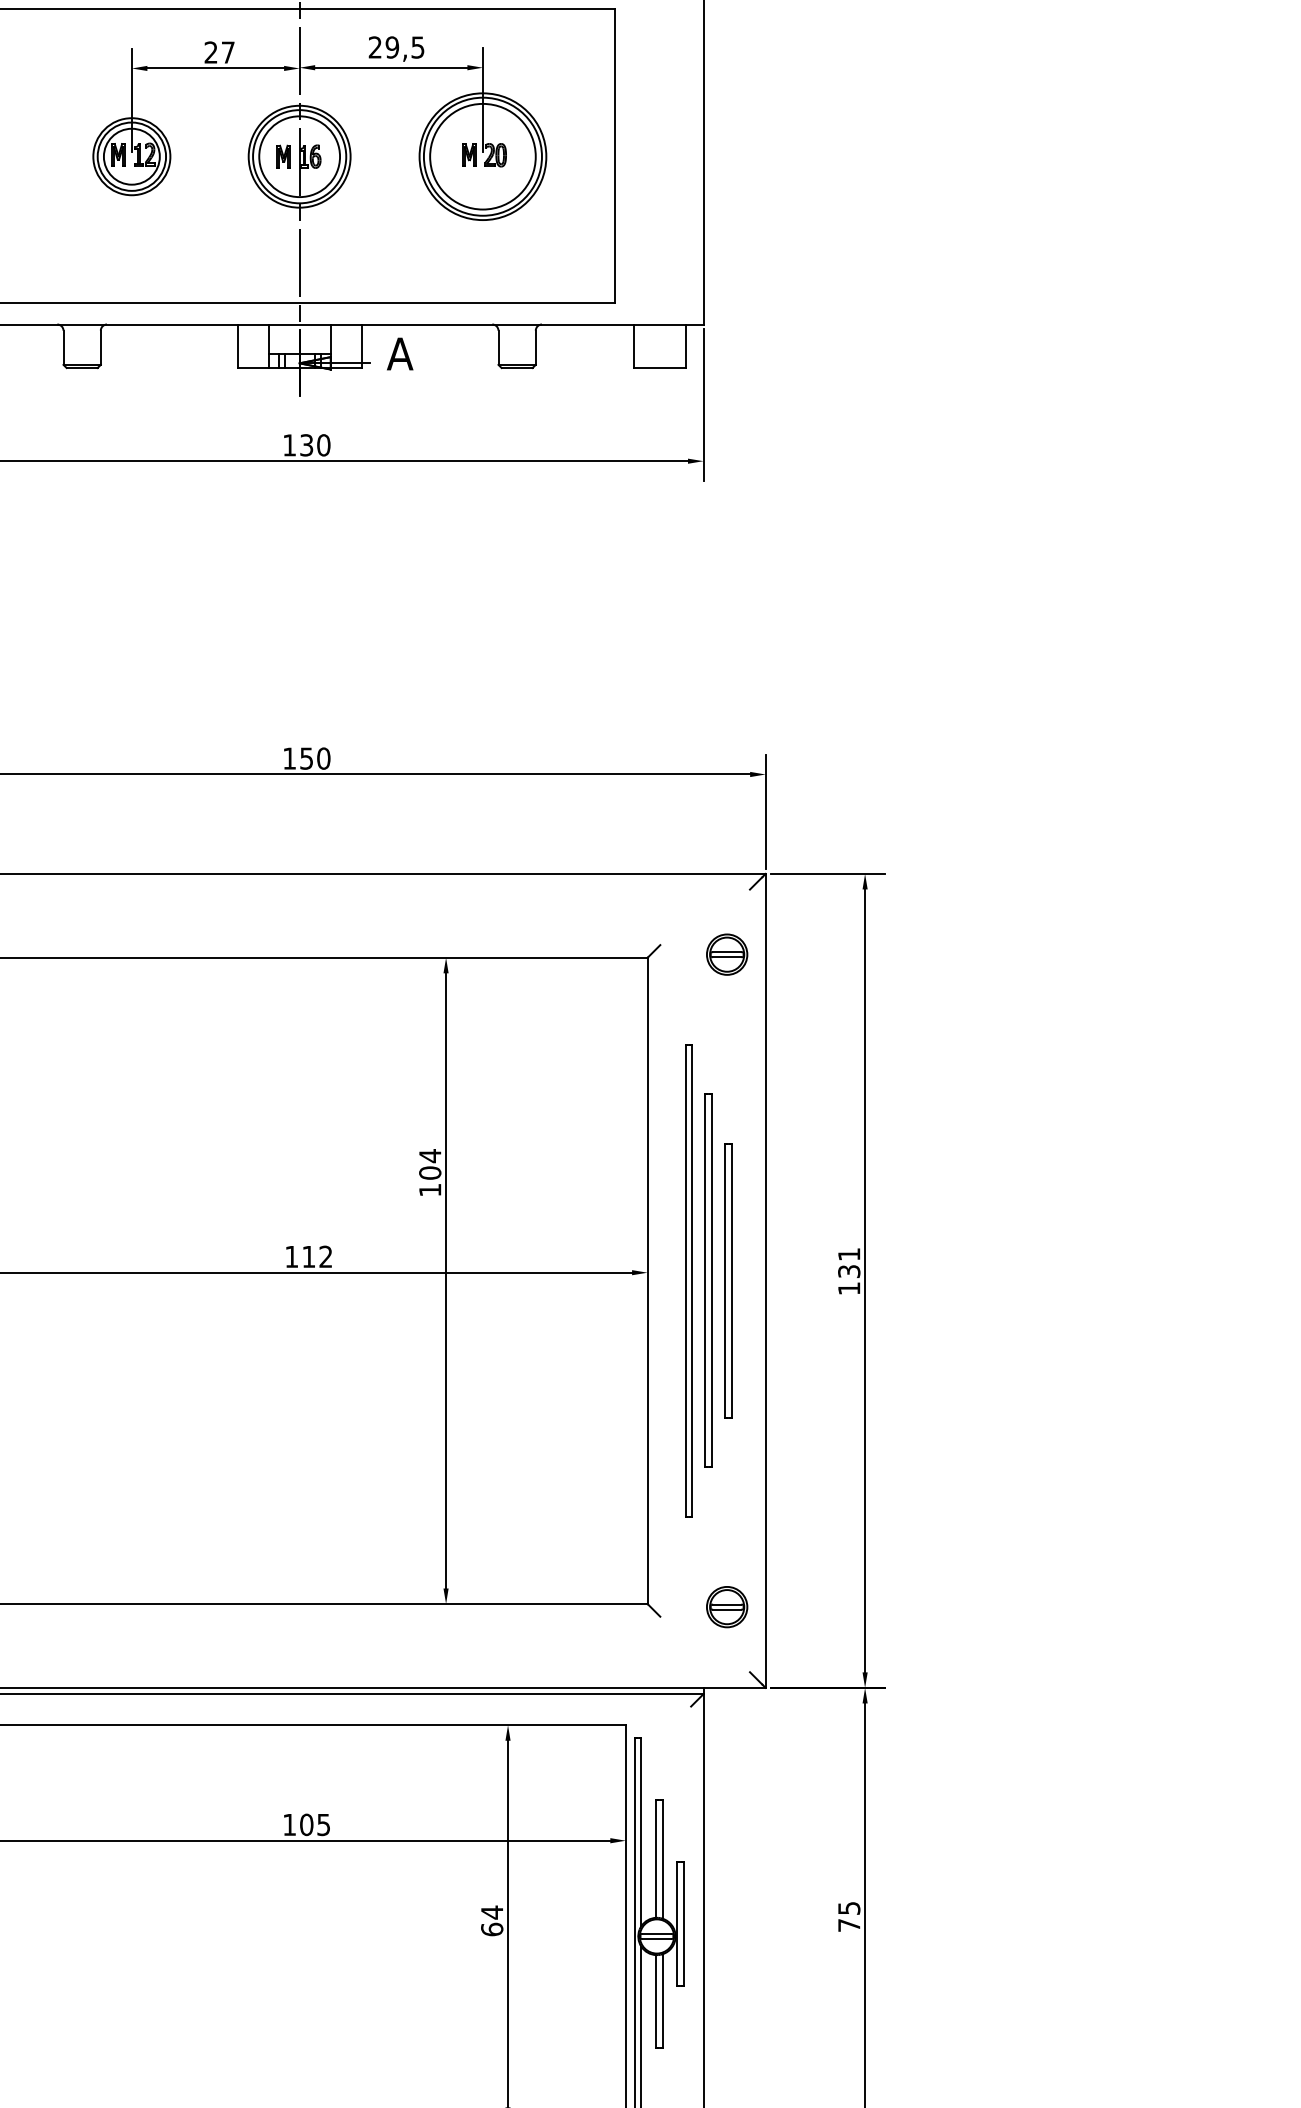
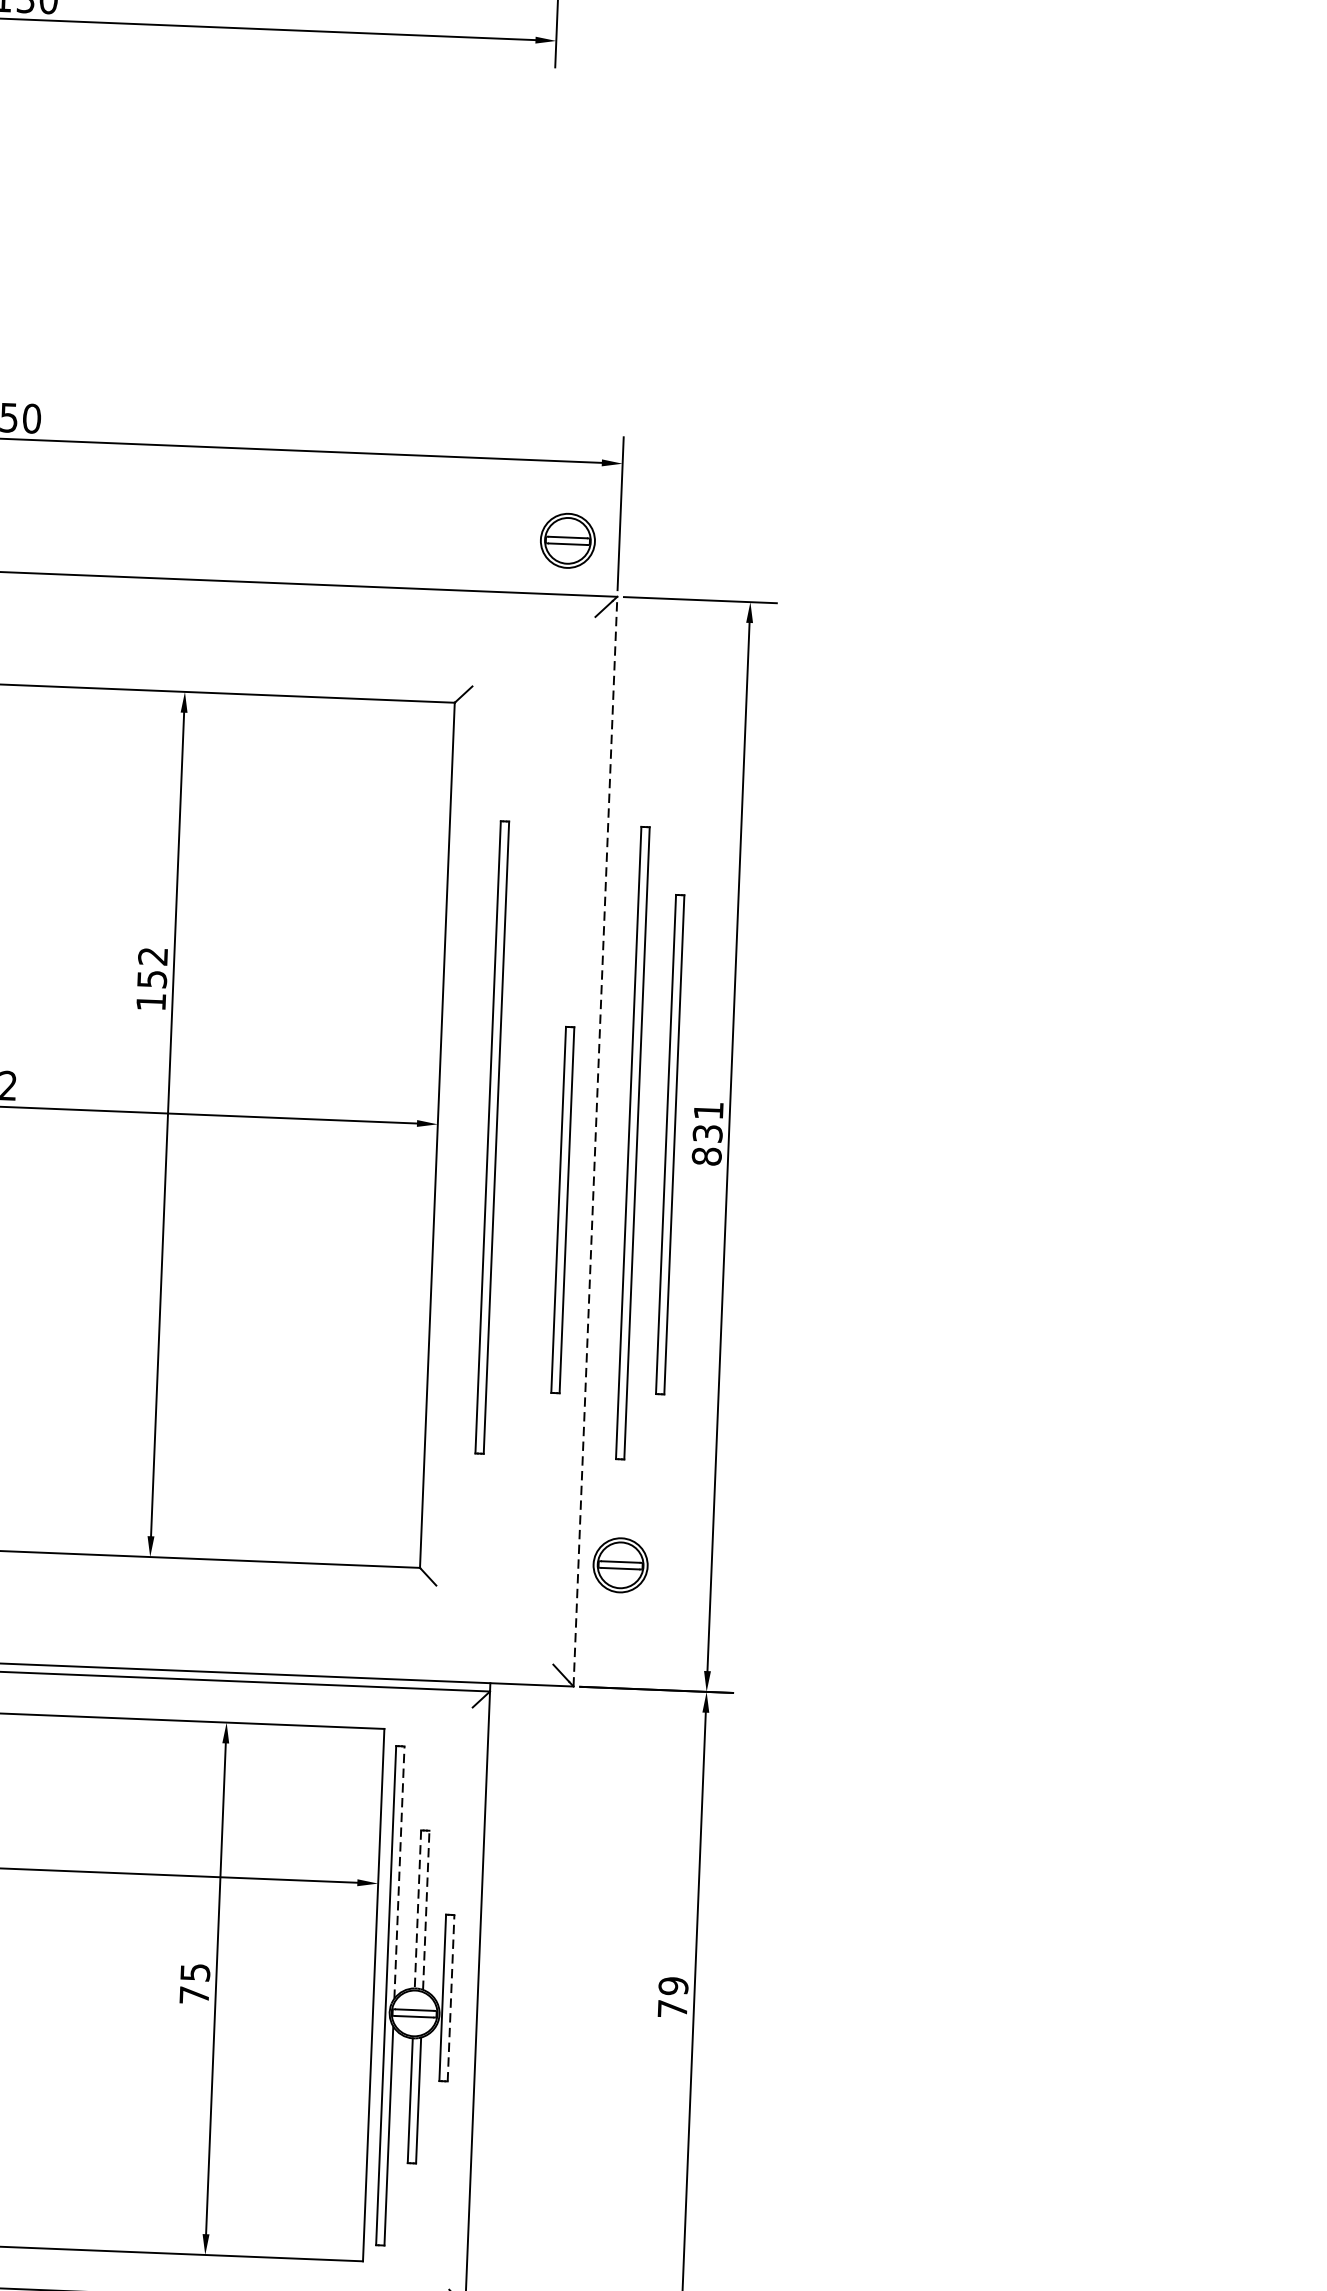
part: (727, 954) -> (568, 540), moved
text: (430, 1164) -> (152, 967), 104 -> 152
part: (708, 1280) -> (670, 1144), moved
part: (728, 1280) -> (562, 1209), moved
line: (765, 1280) -> (595, 1141), solid -> dashed
part: (793, 1280) -> (632, 1142), added
text: (849, 1288) -> (707, 1156), 131 -> 831
part: (727, 1607) -> (621, 1565), moved
line: (641, 1831) -> (399, 1872), solid -> dashed
line: (662, 1858) -> (426, 1909), solid -> dashed
line: (656, 1859) -> (418, 1910), solid -> dashed
text: (849, 1908) -> (673, 1986), 75 -> 79
text: (492, 1920) -> (195, 1983), 64 -> 75
line: (683, 1923) -> (450, 1997), solid -> dashed

